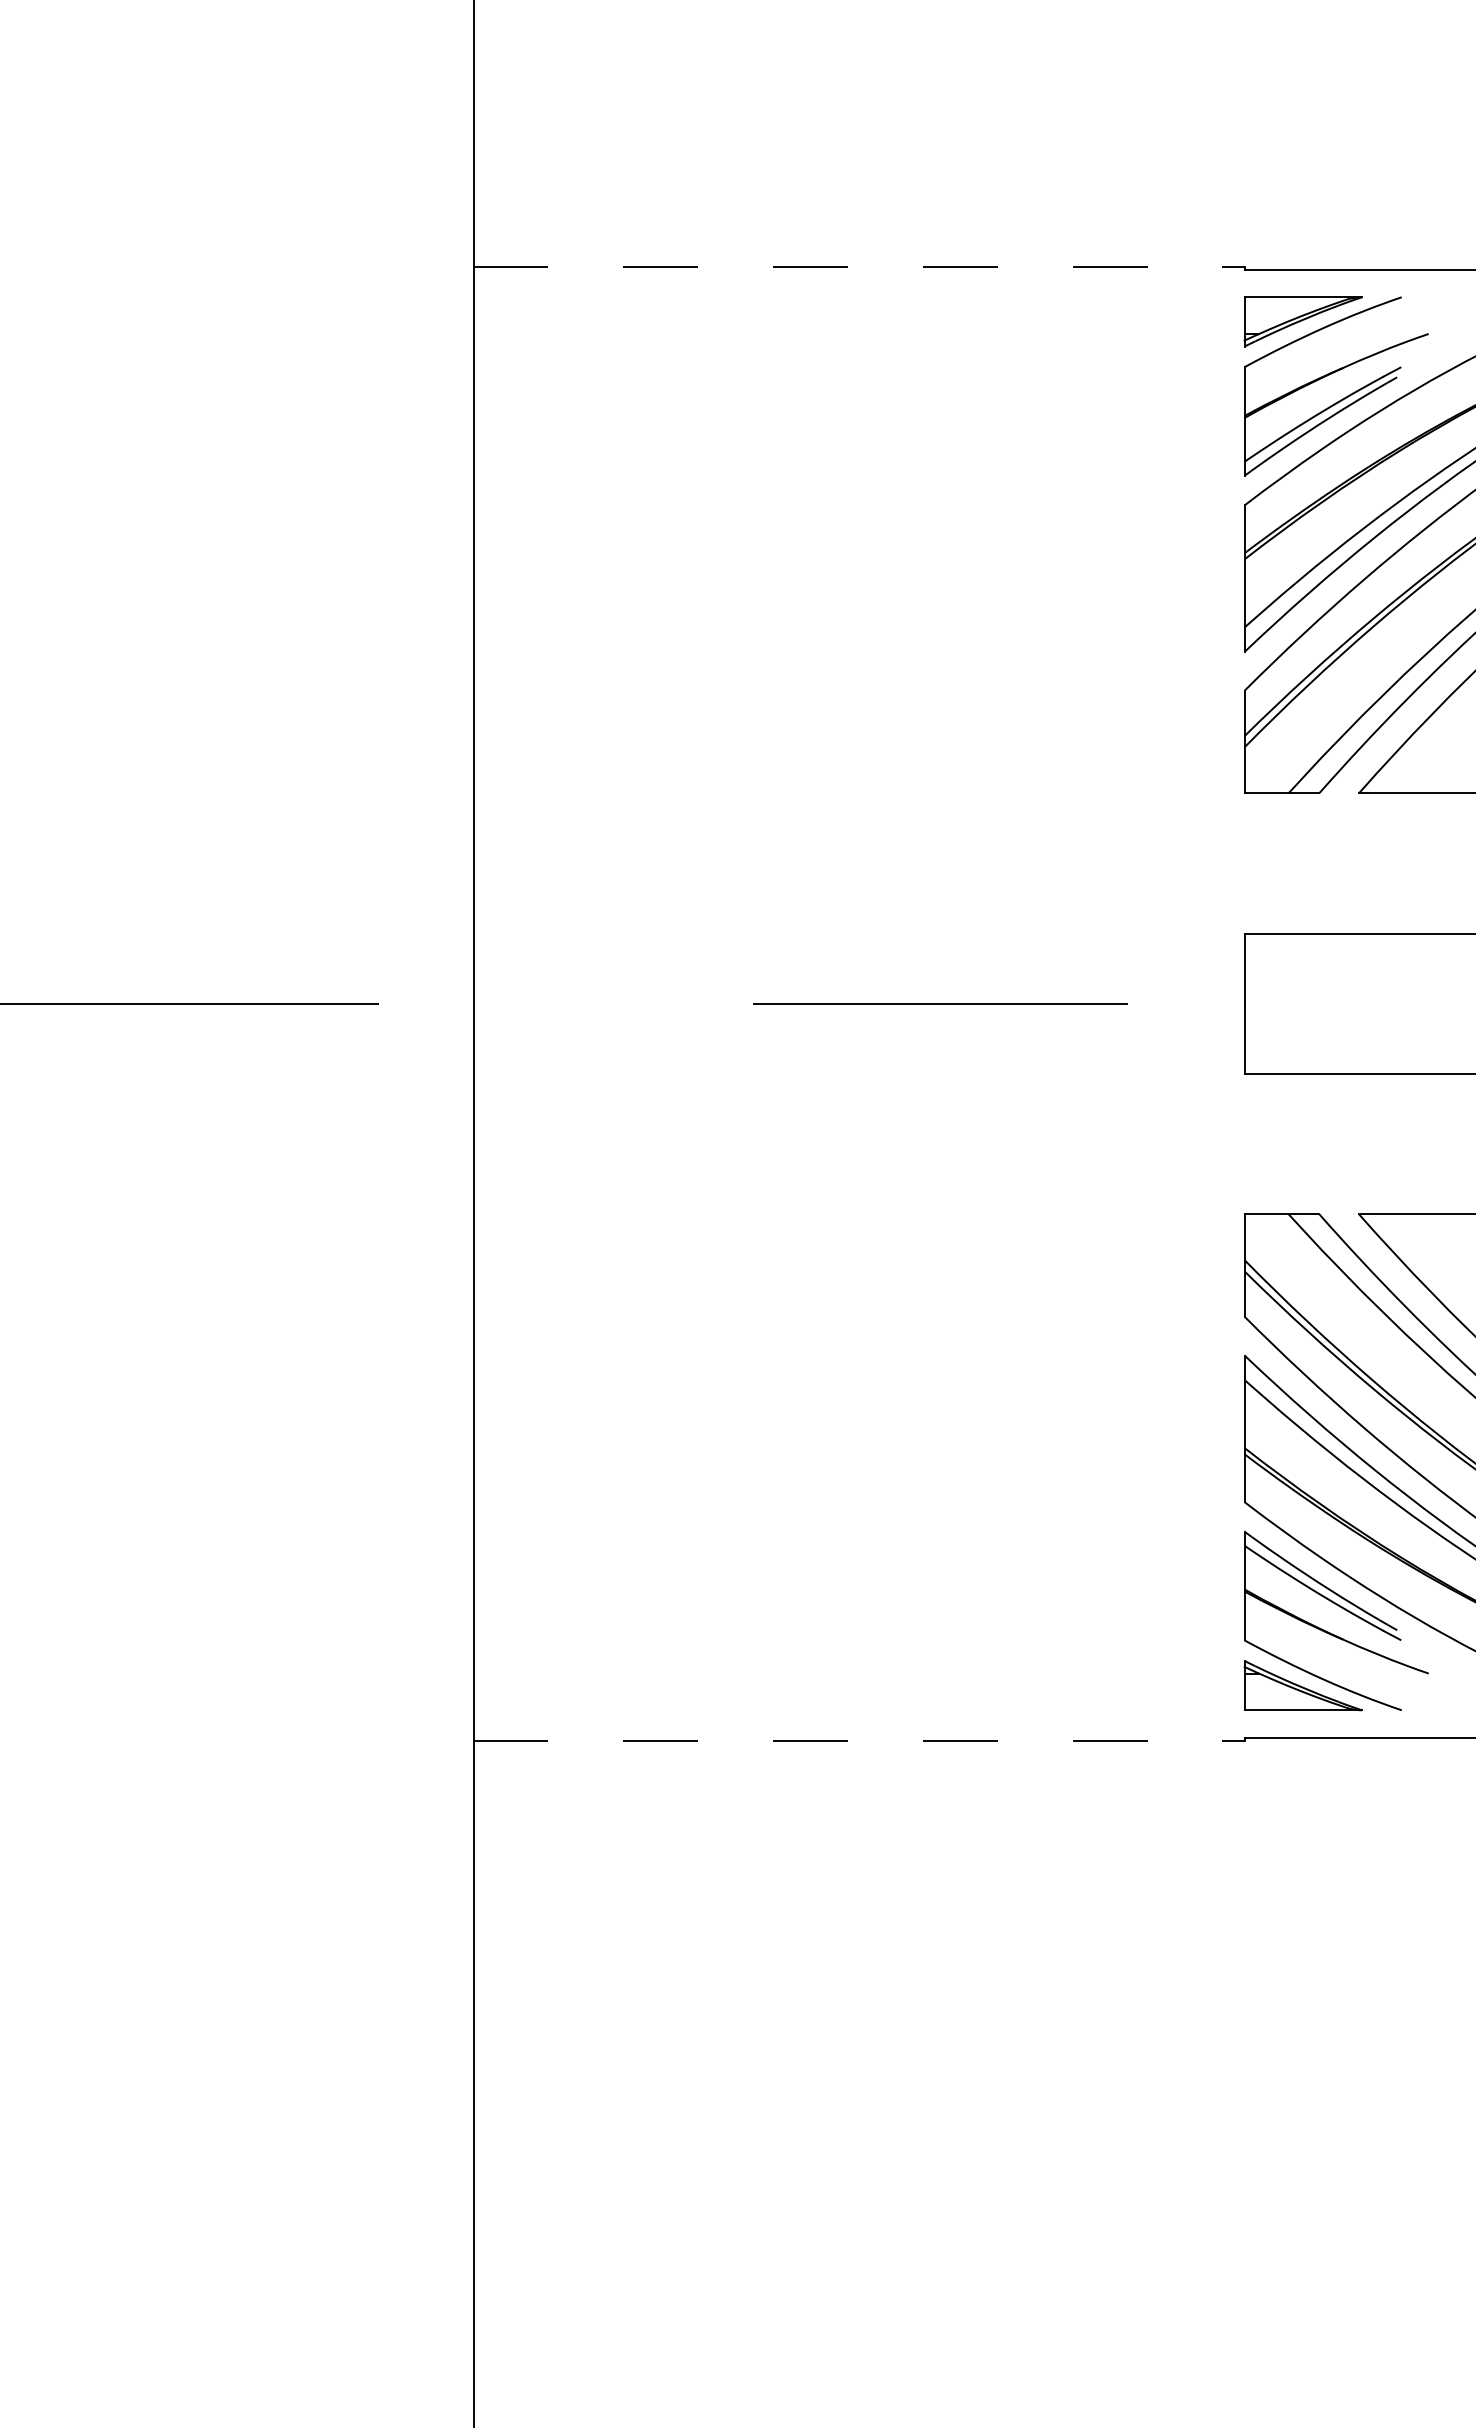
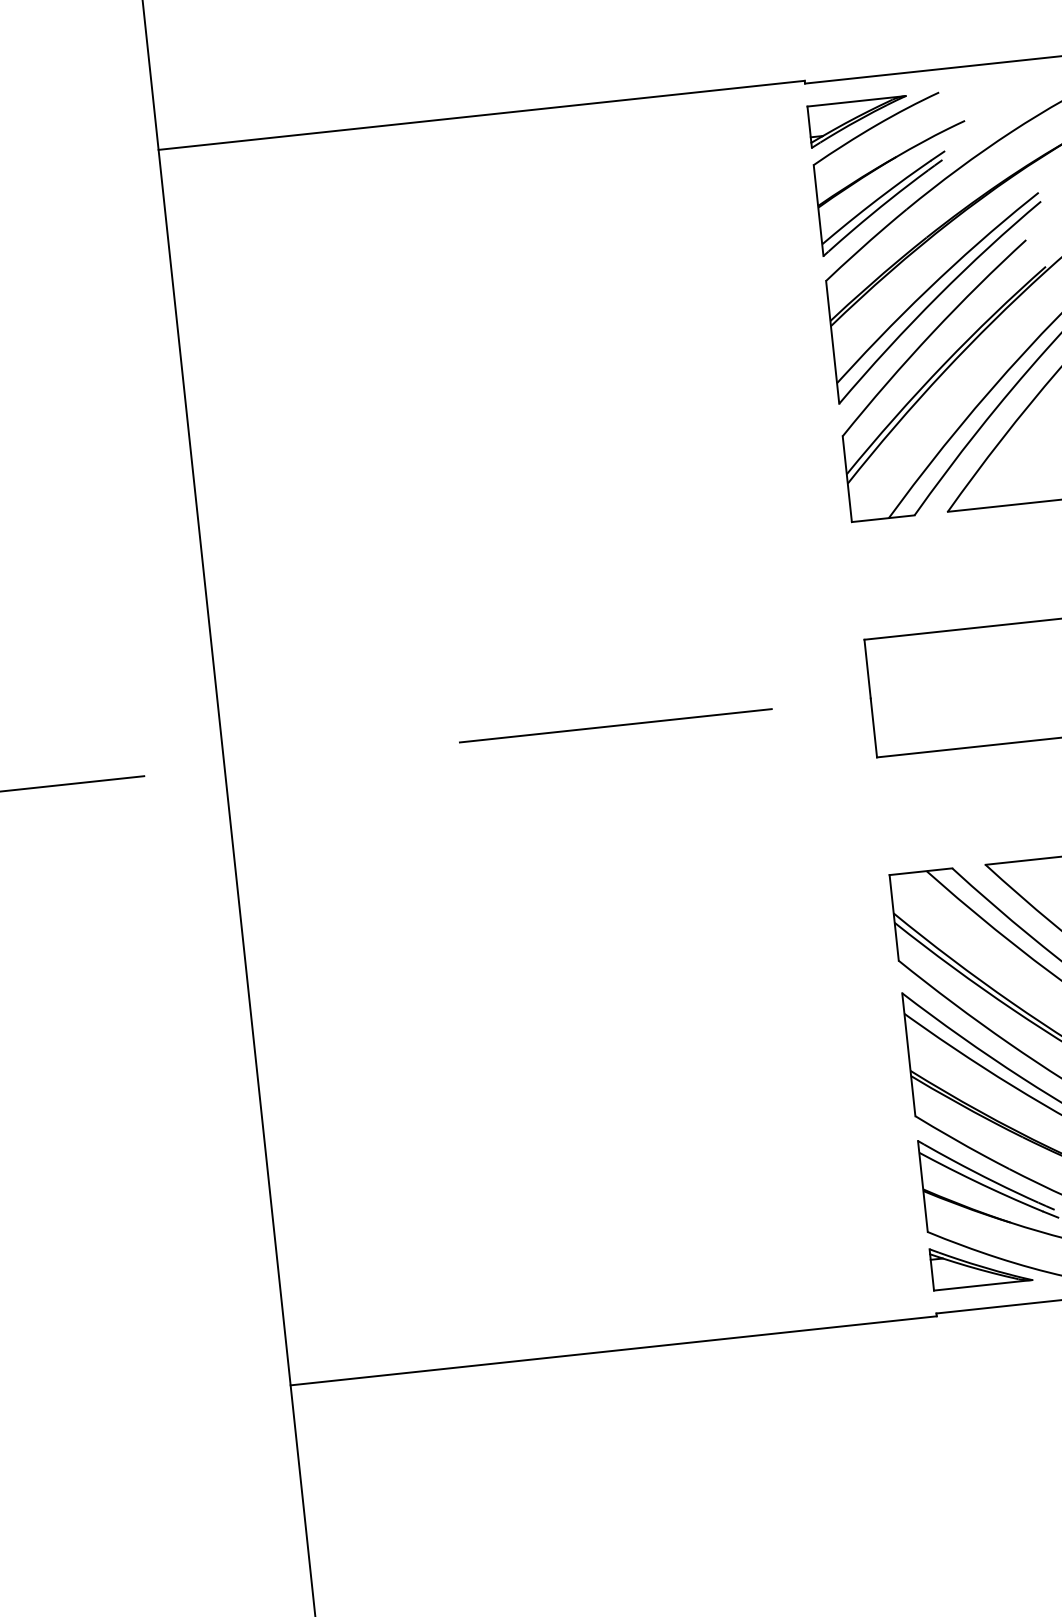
line: (859, 266) -> (482, 115), dashed -> solid
line: (859, 1740) -> (614, 1350), dashed -> solid

